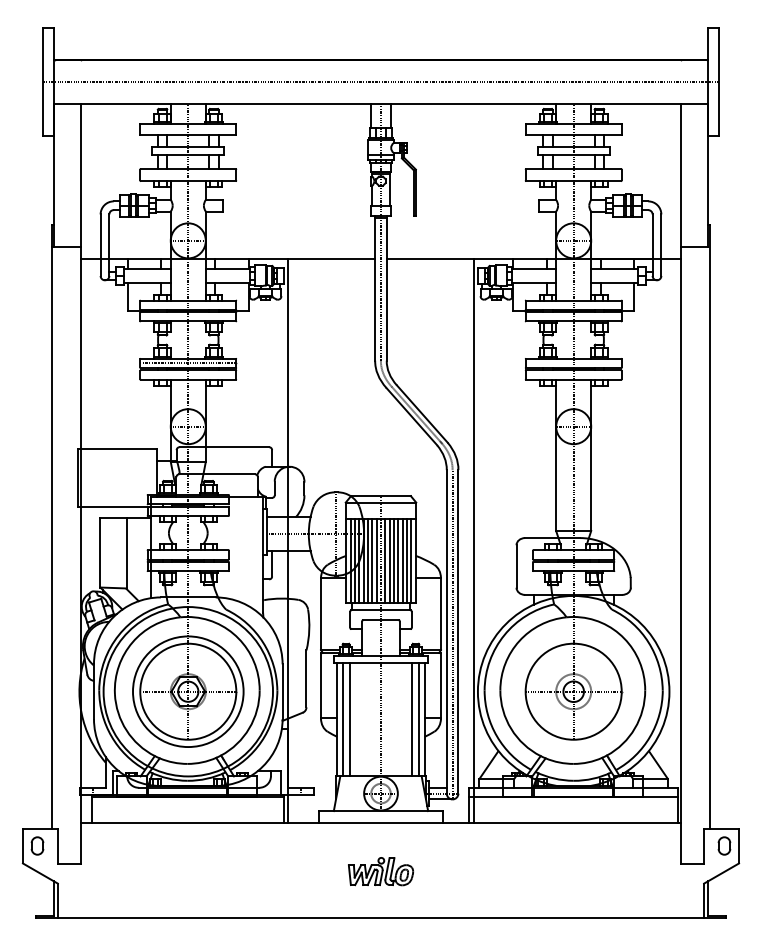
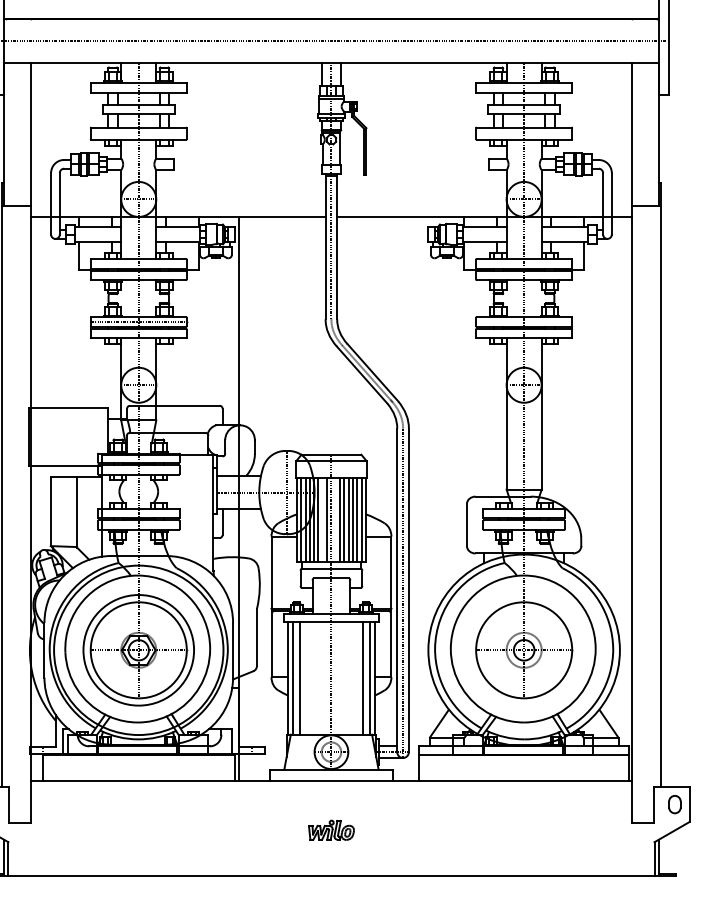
line: (473, 540) -> (423, 499), removed
line: (372, 560) -> (322, 519), removed
line: (385, 560) -> (335, 519), removed
part: (380, 871) -> (330, 830), size x0.7

